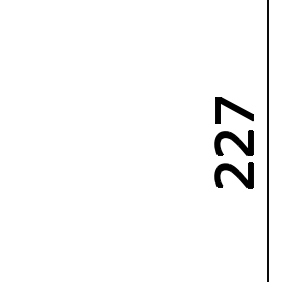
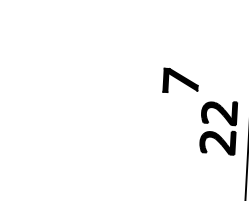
part: (234, 110) -> (181, 80), moved

